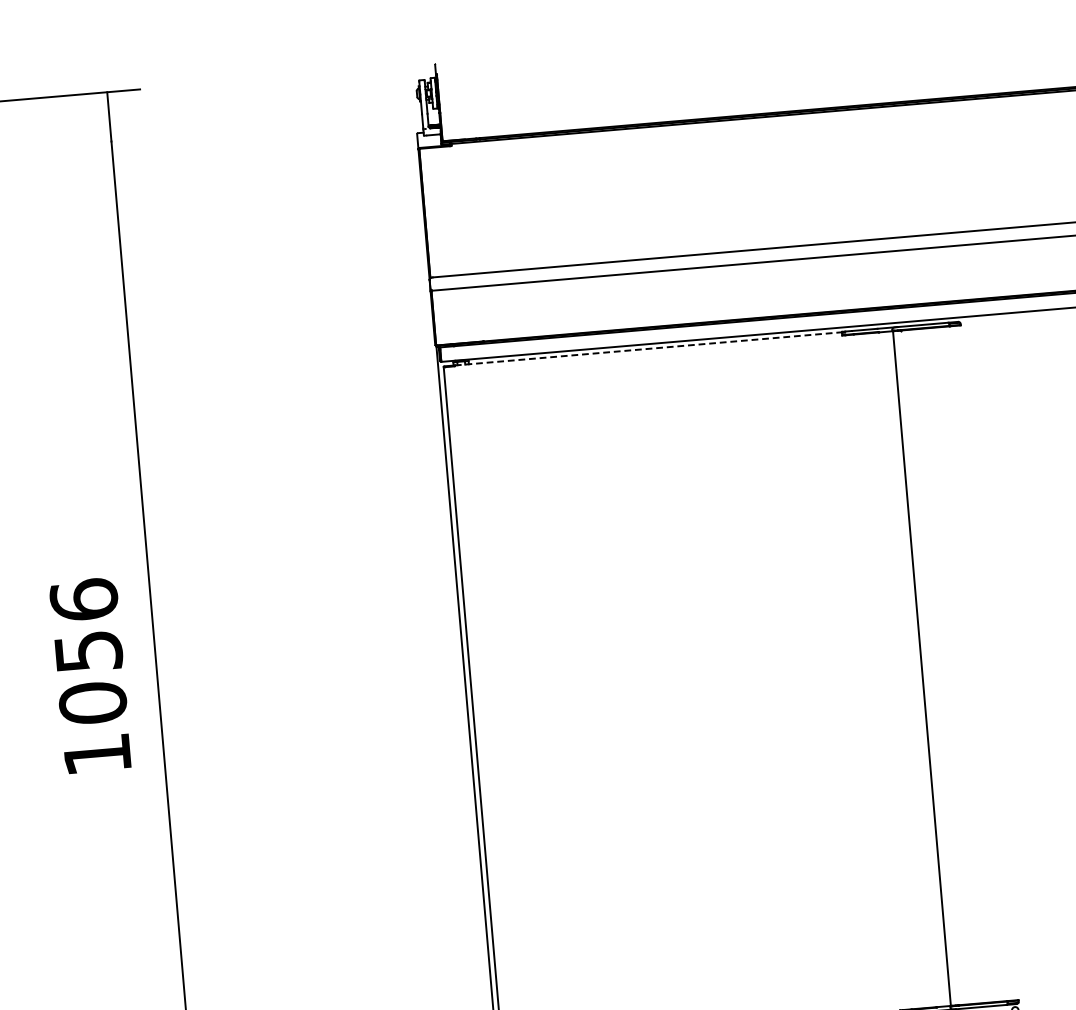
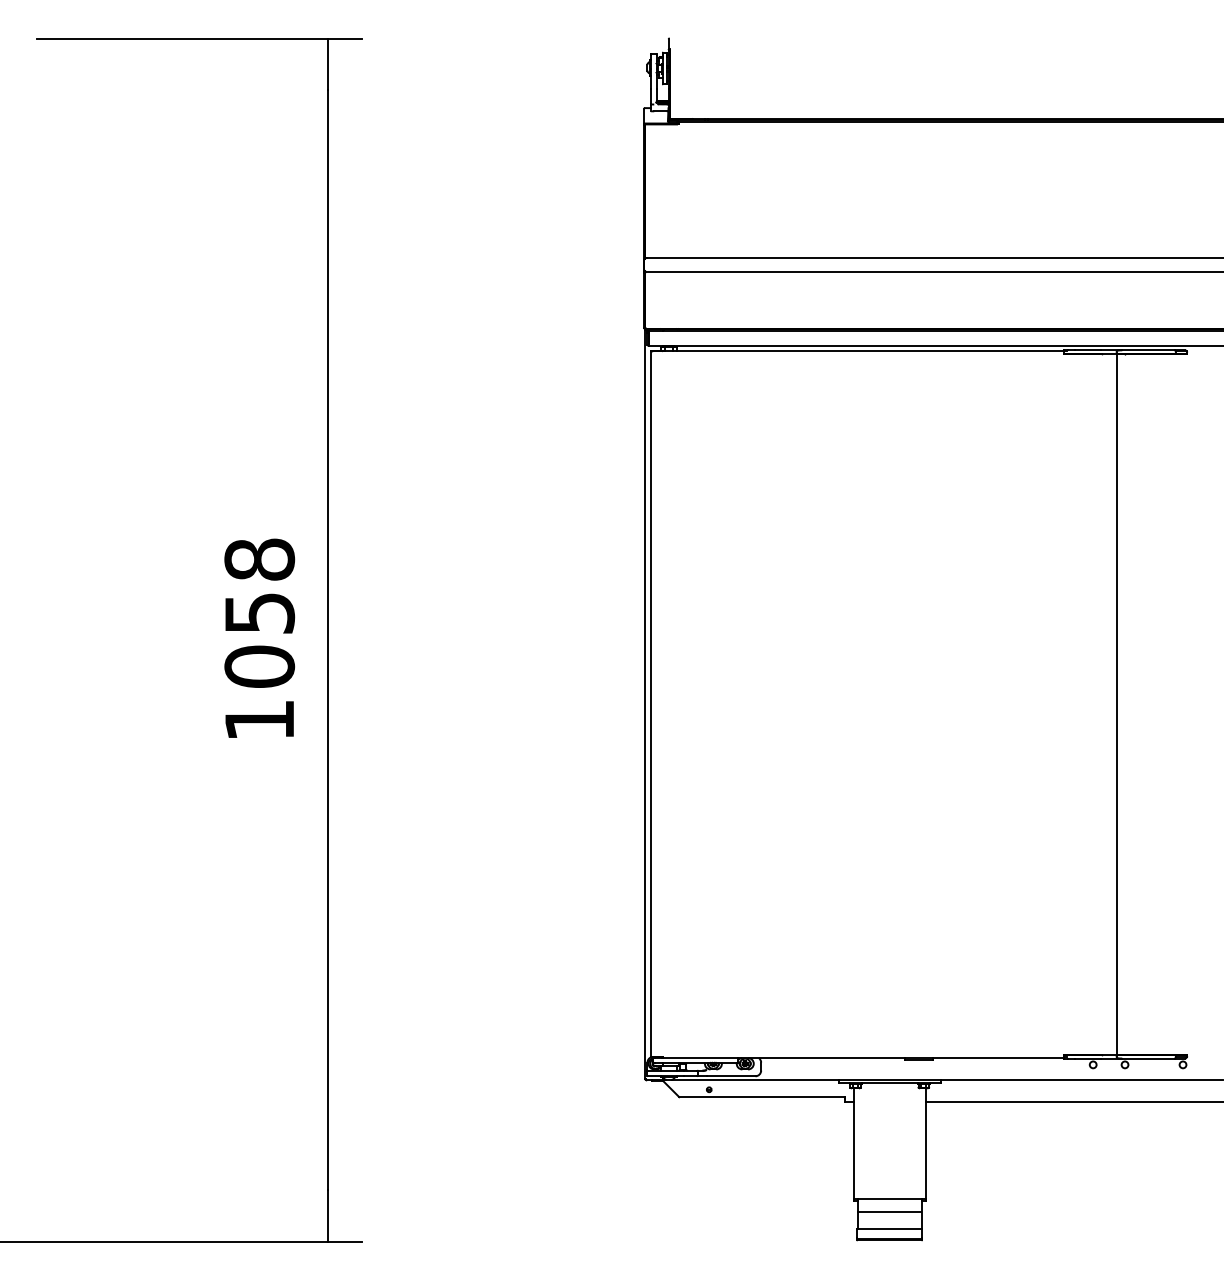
line: (648, 348) -> (863, 350), dashed -> solid
text: (83, 599) -> (259, 559), 1056 -> 1058

